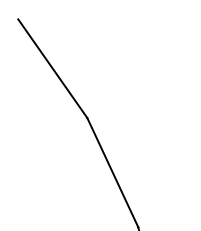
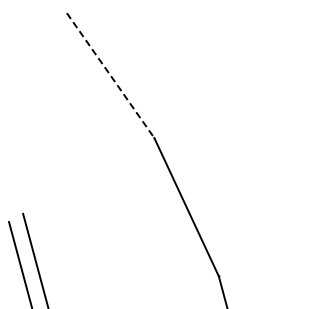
line: (52, 69) -> (110, 76), solid -> dashed

